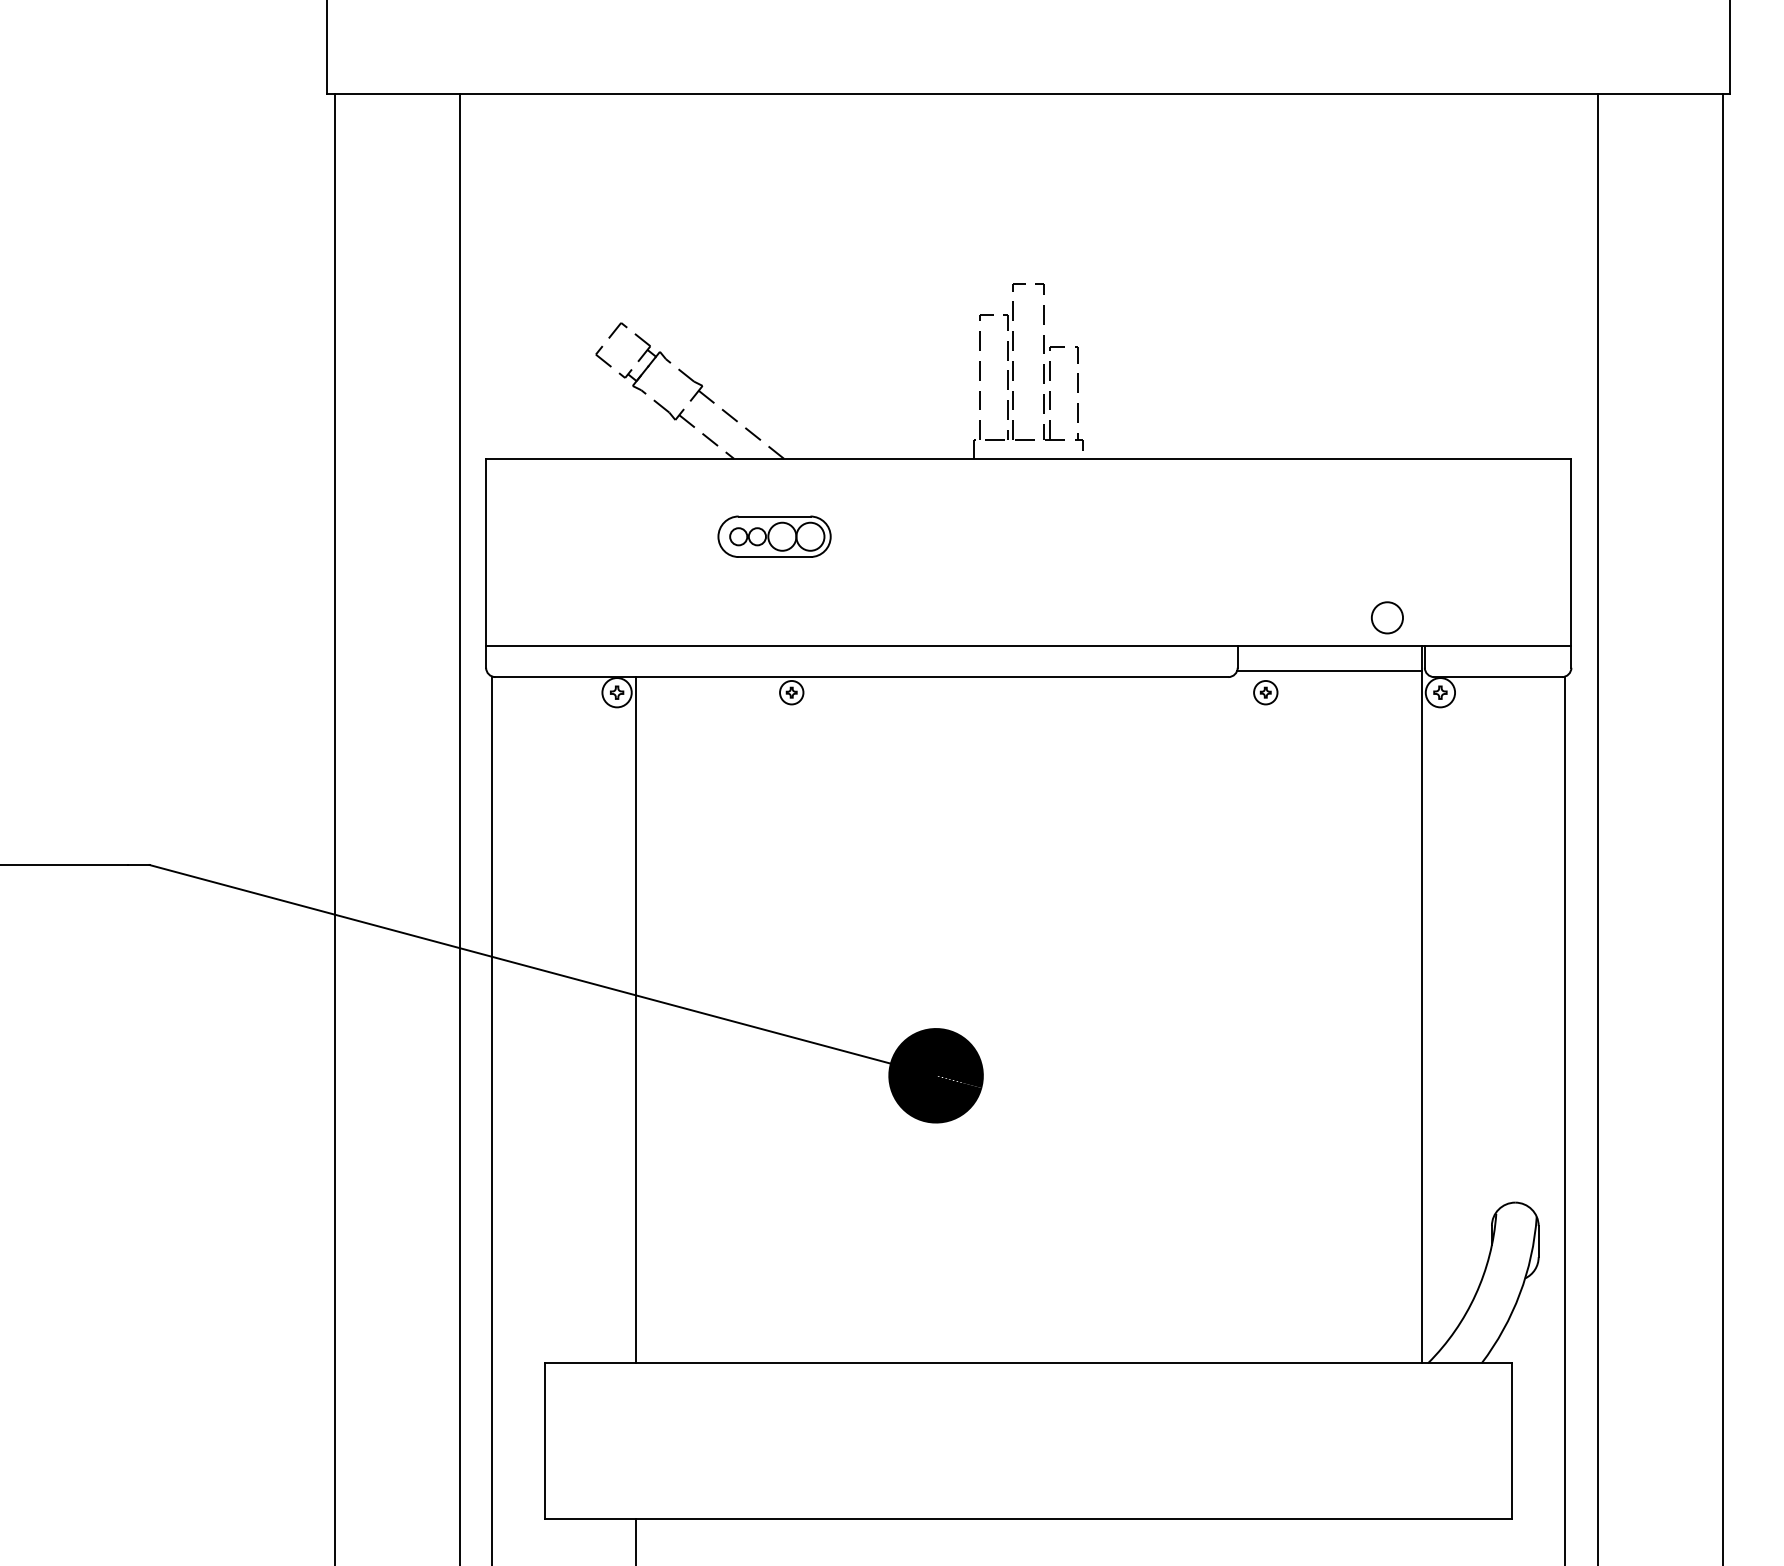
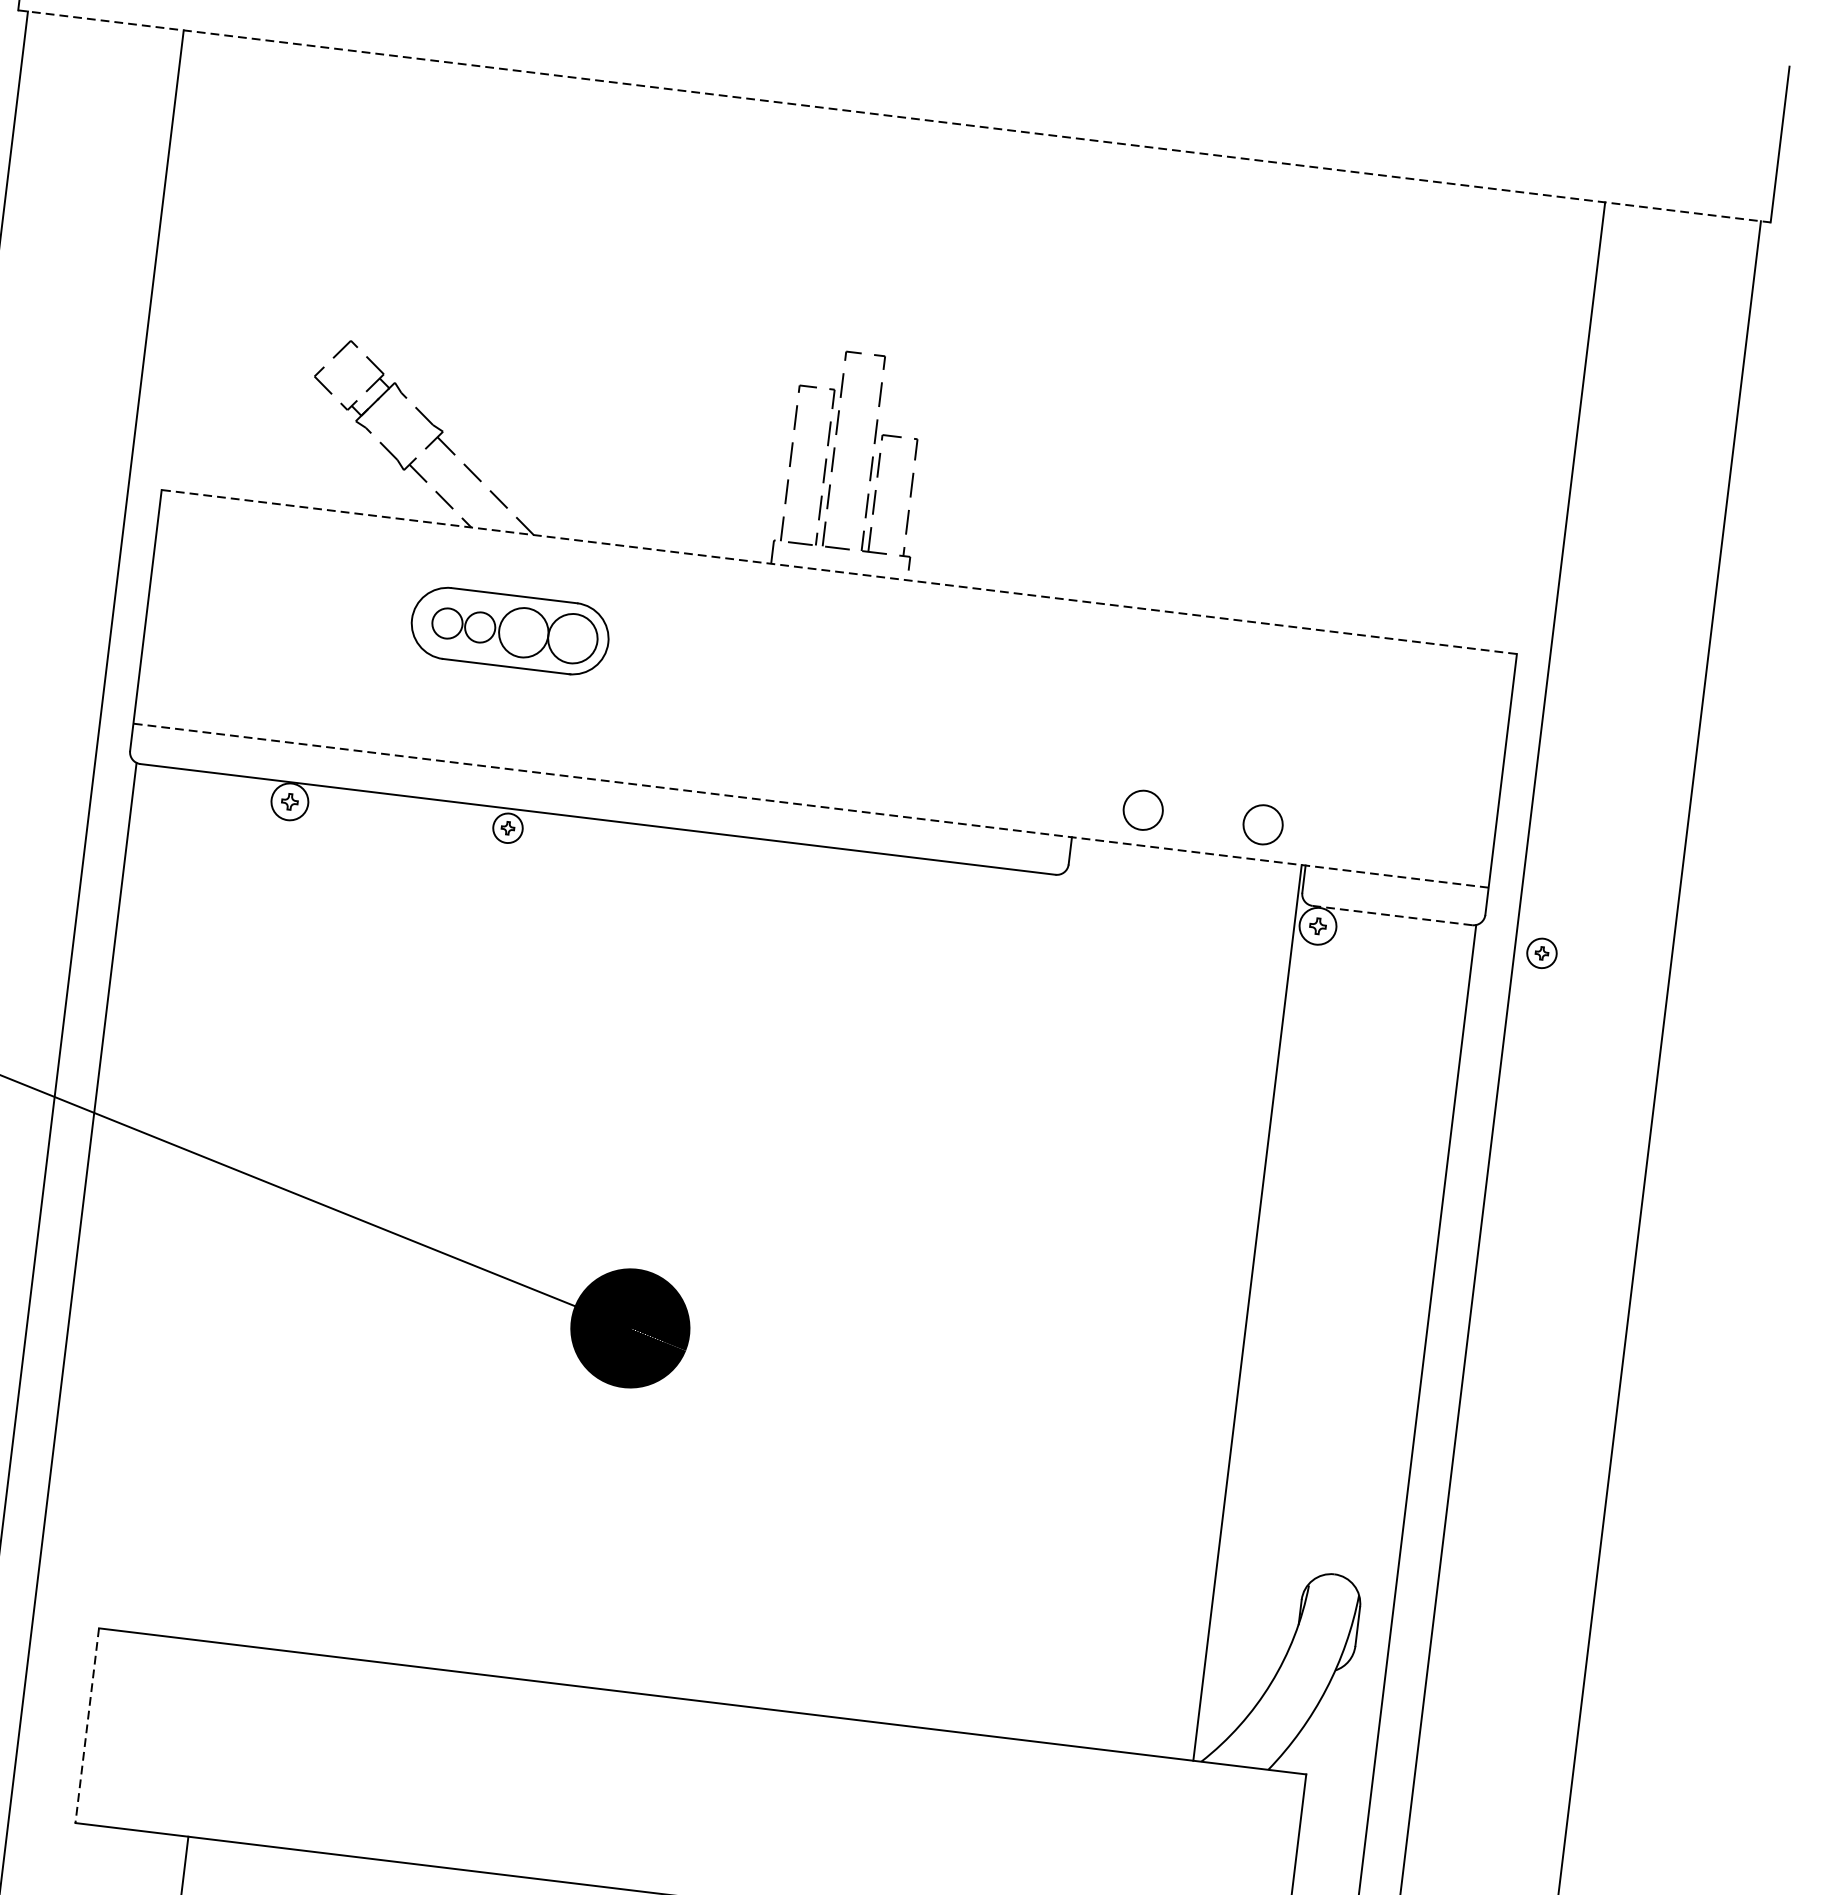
line: (1028, 93) -> (894, 115), solid -> dashed
line: (1028, 458) -> (839, 571), solid -> dashed
part: (774, 536) -> (510, 630), size x1.4
circle: (1291, 617) -> (1143, 809), added
line: (1028, 645) -> (810, 805), solid -> dashed
line: (1329, 670) -> (1182, 881), removed
line: (1498, 677) -> (1392, 916), solid -> dashed
part: (1265, 692) -> (1541, 953), moved
line: (635, 1020) -> (263, 1213), removed
line: (545, 1441) -> (87, 1726), solid -> dashed

